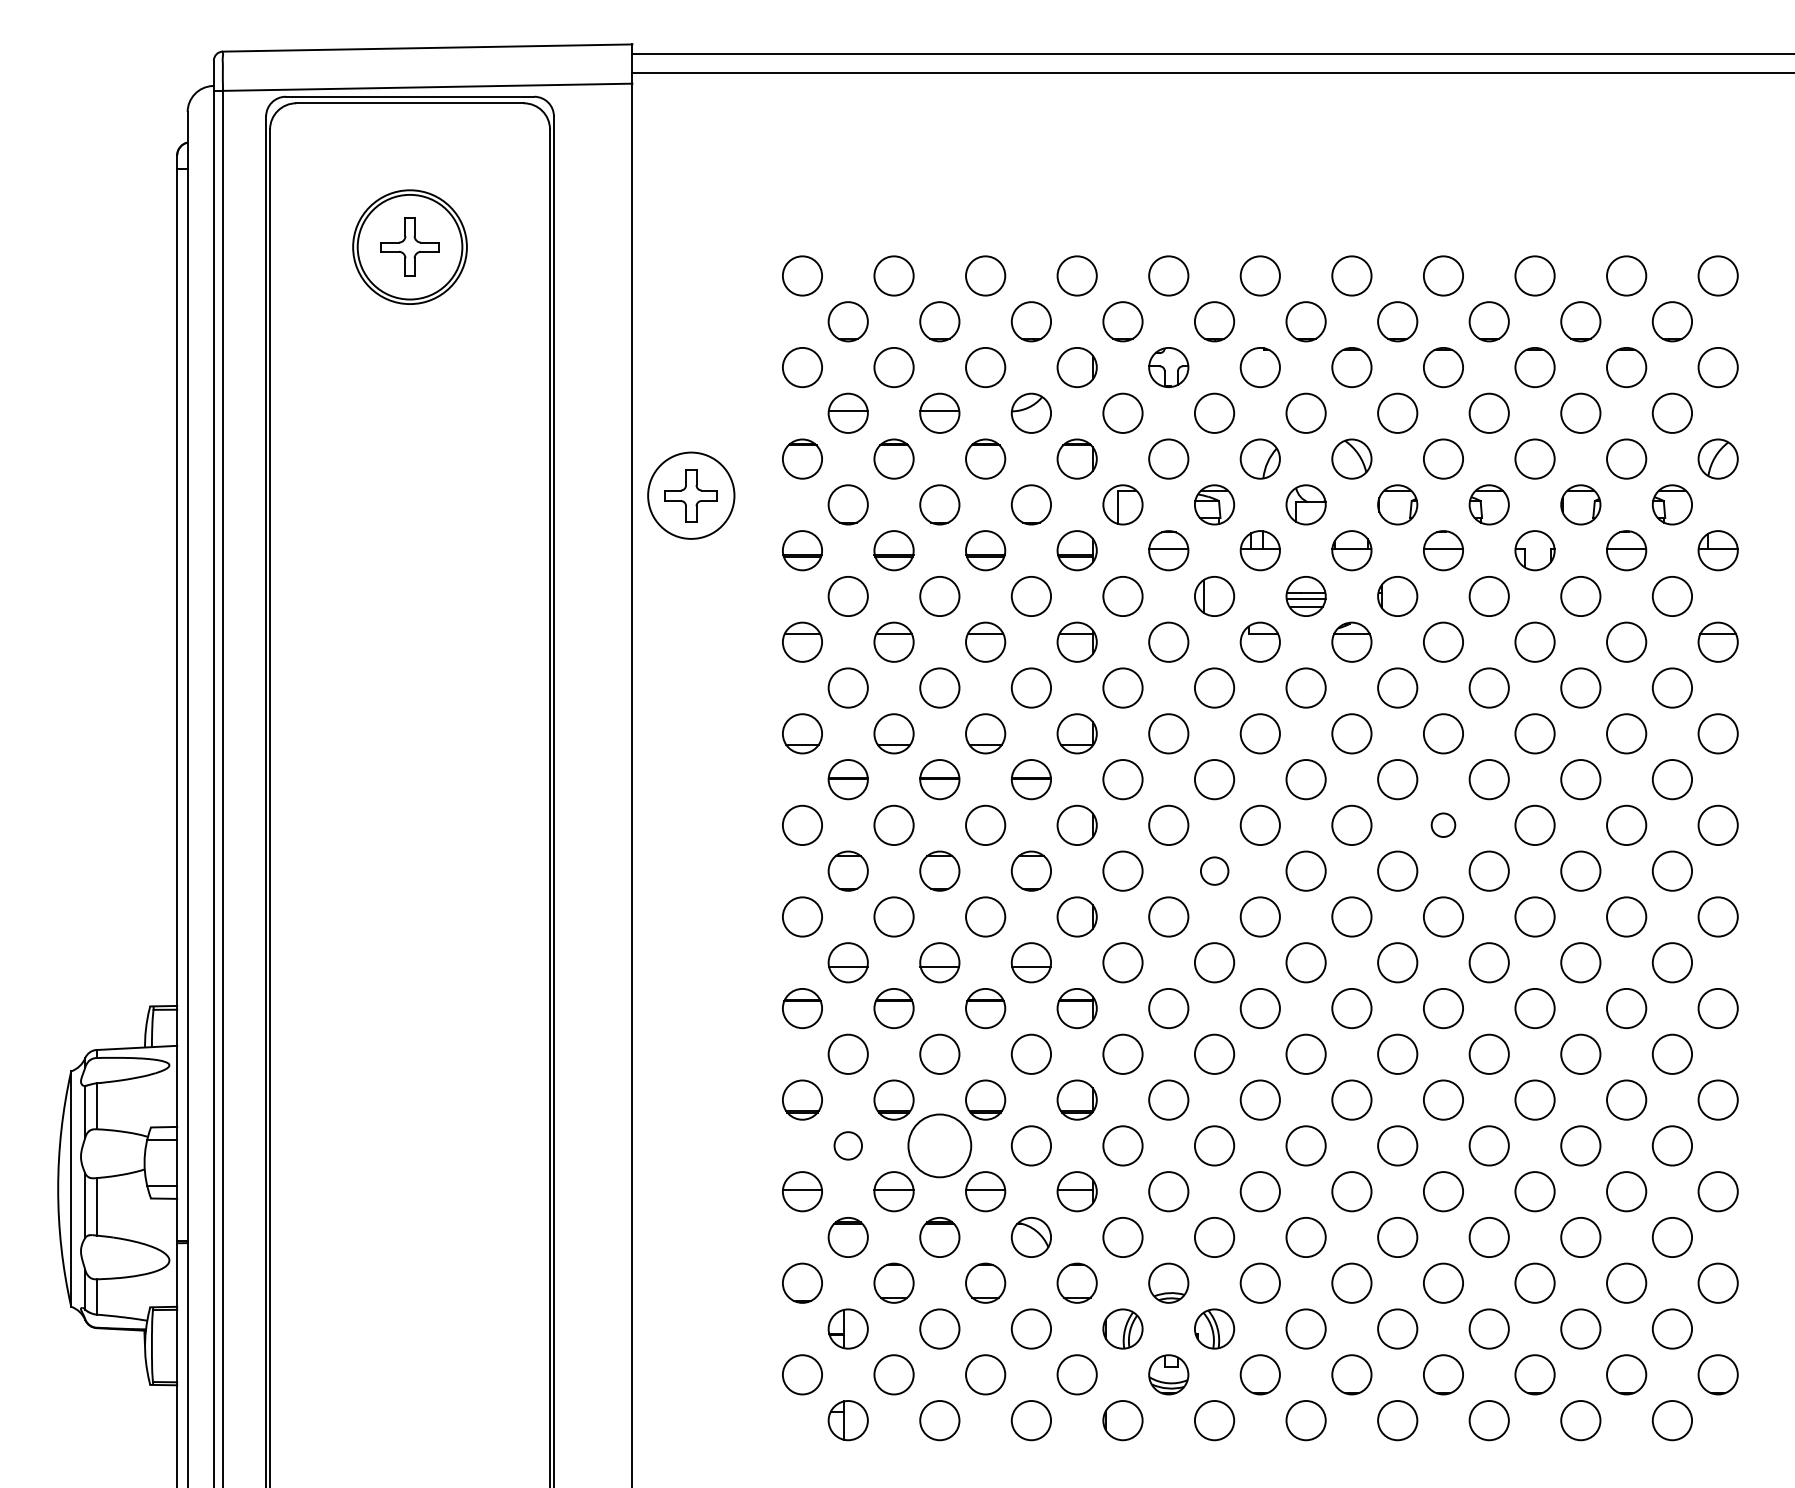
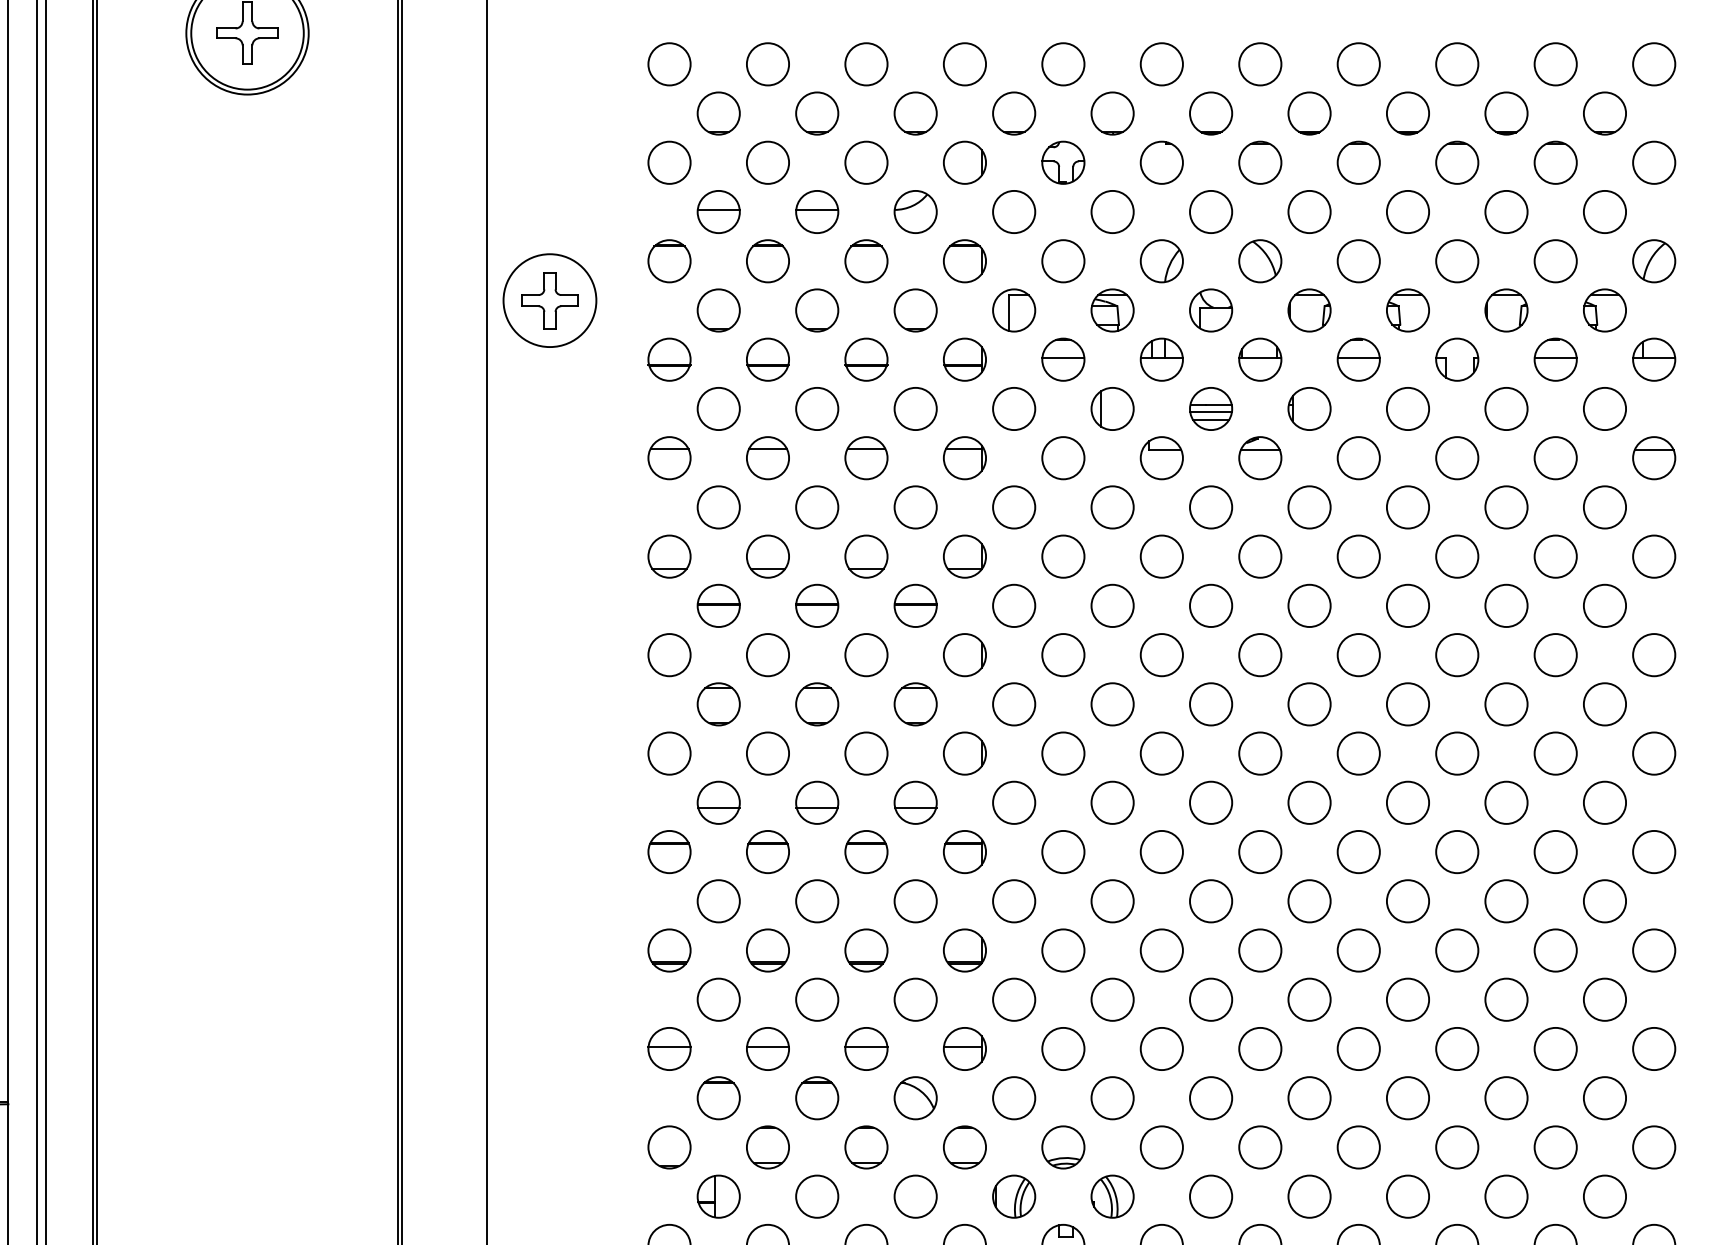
circle: (1443, 824) -> (1358, 654), size x1.67
circle: (1214, 870) -> (1112, 703), size x1.43
circle: (847, 1145) -> (717, 999), size x1.43
circle: (939, 1145) -> (816, 999), size x0.62

